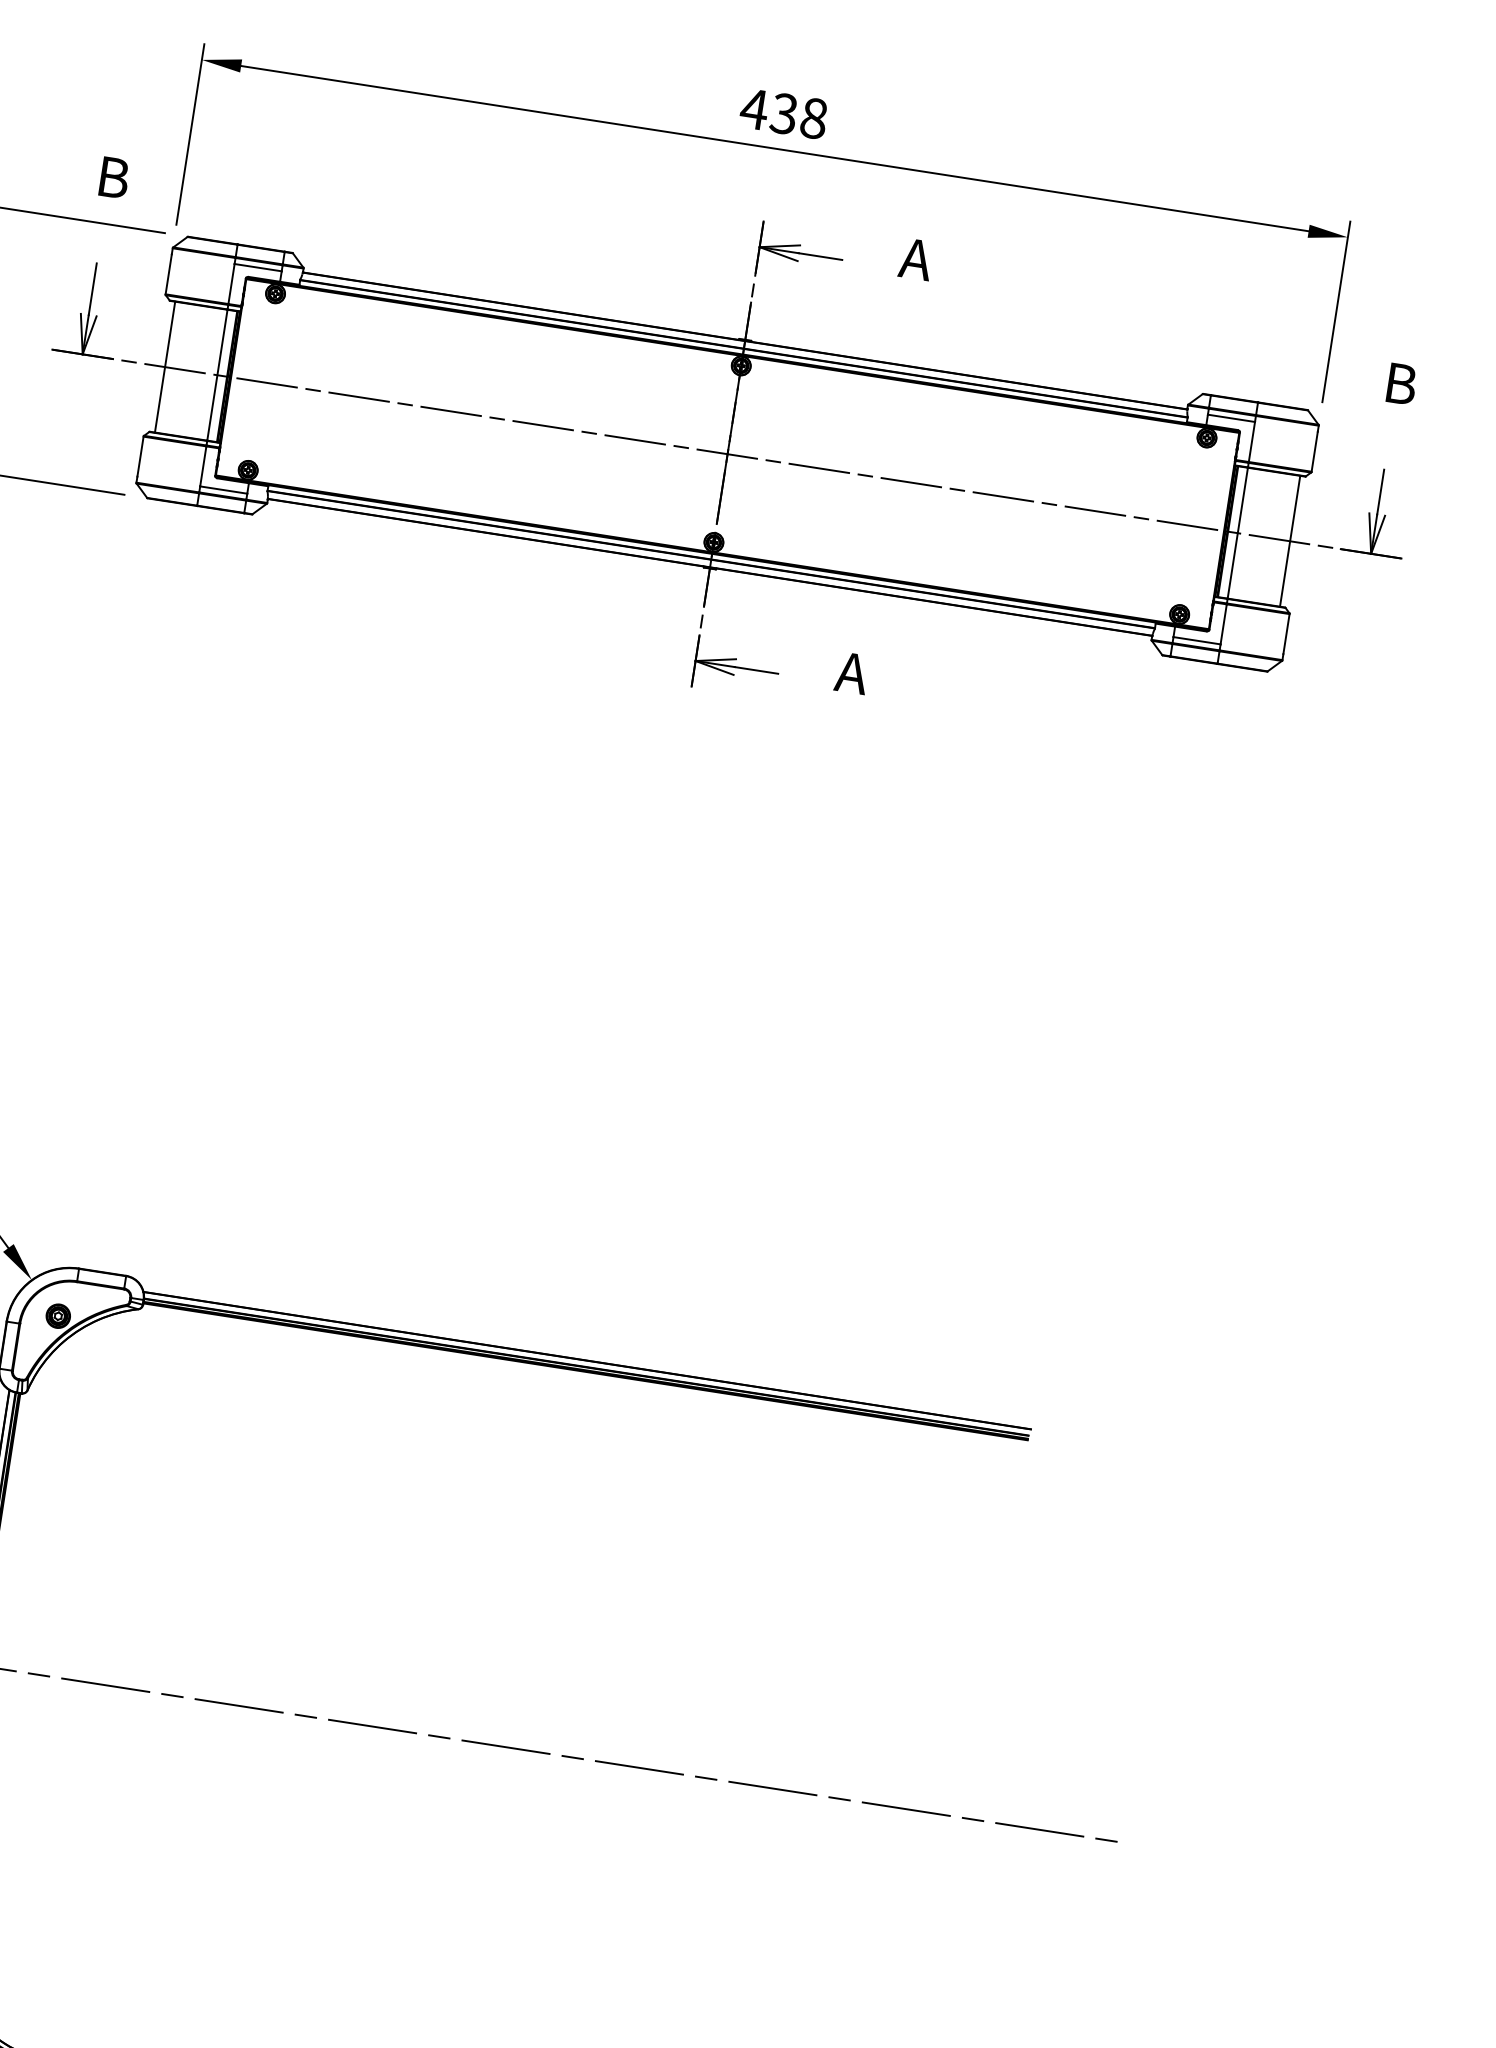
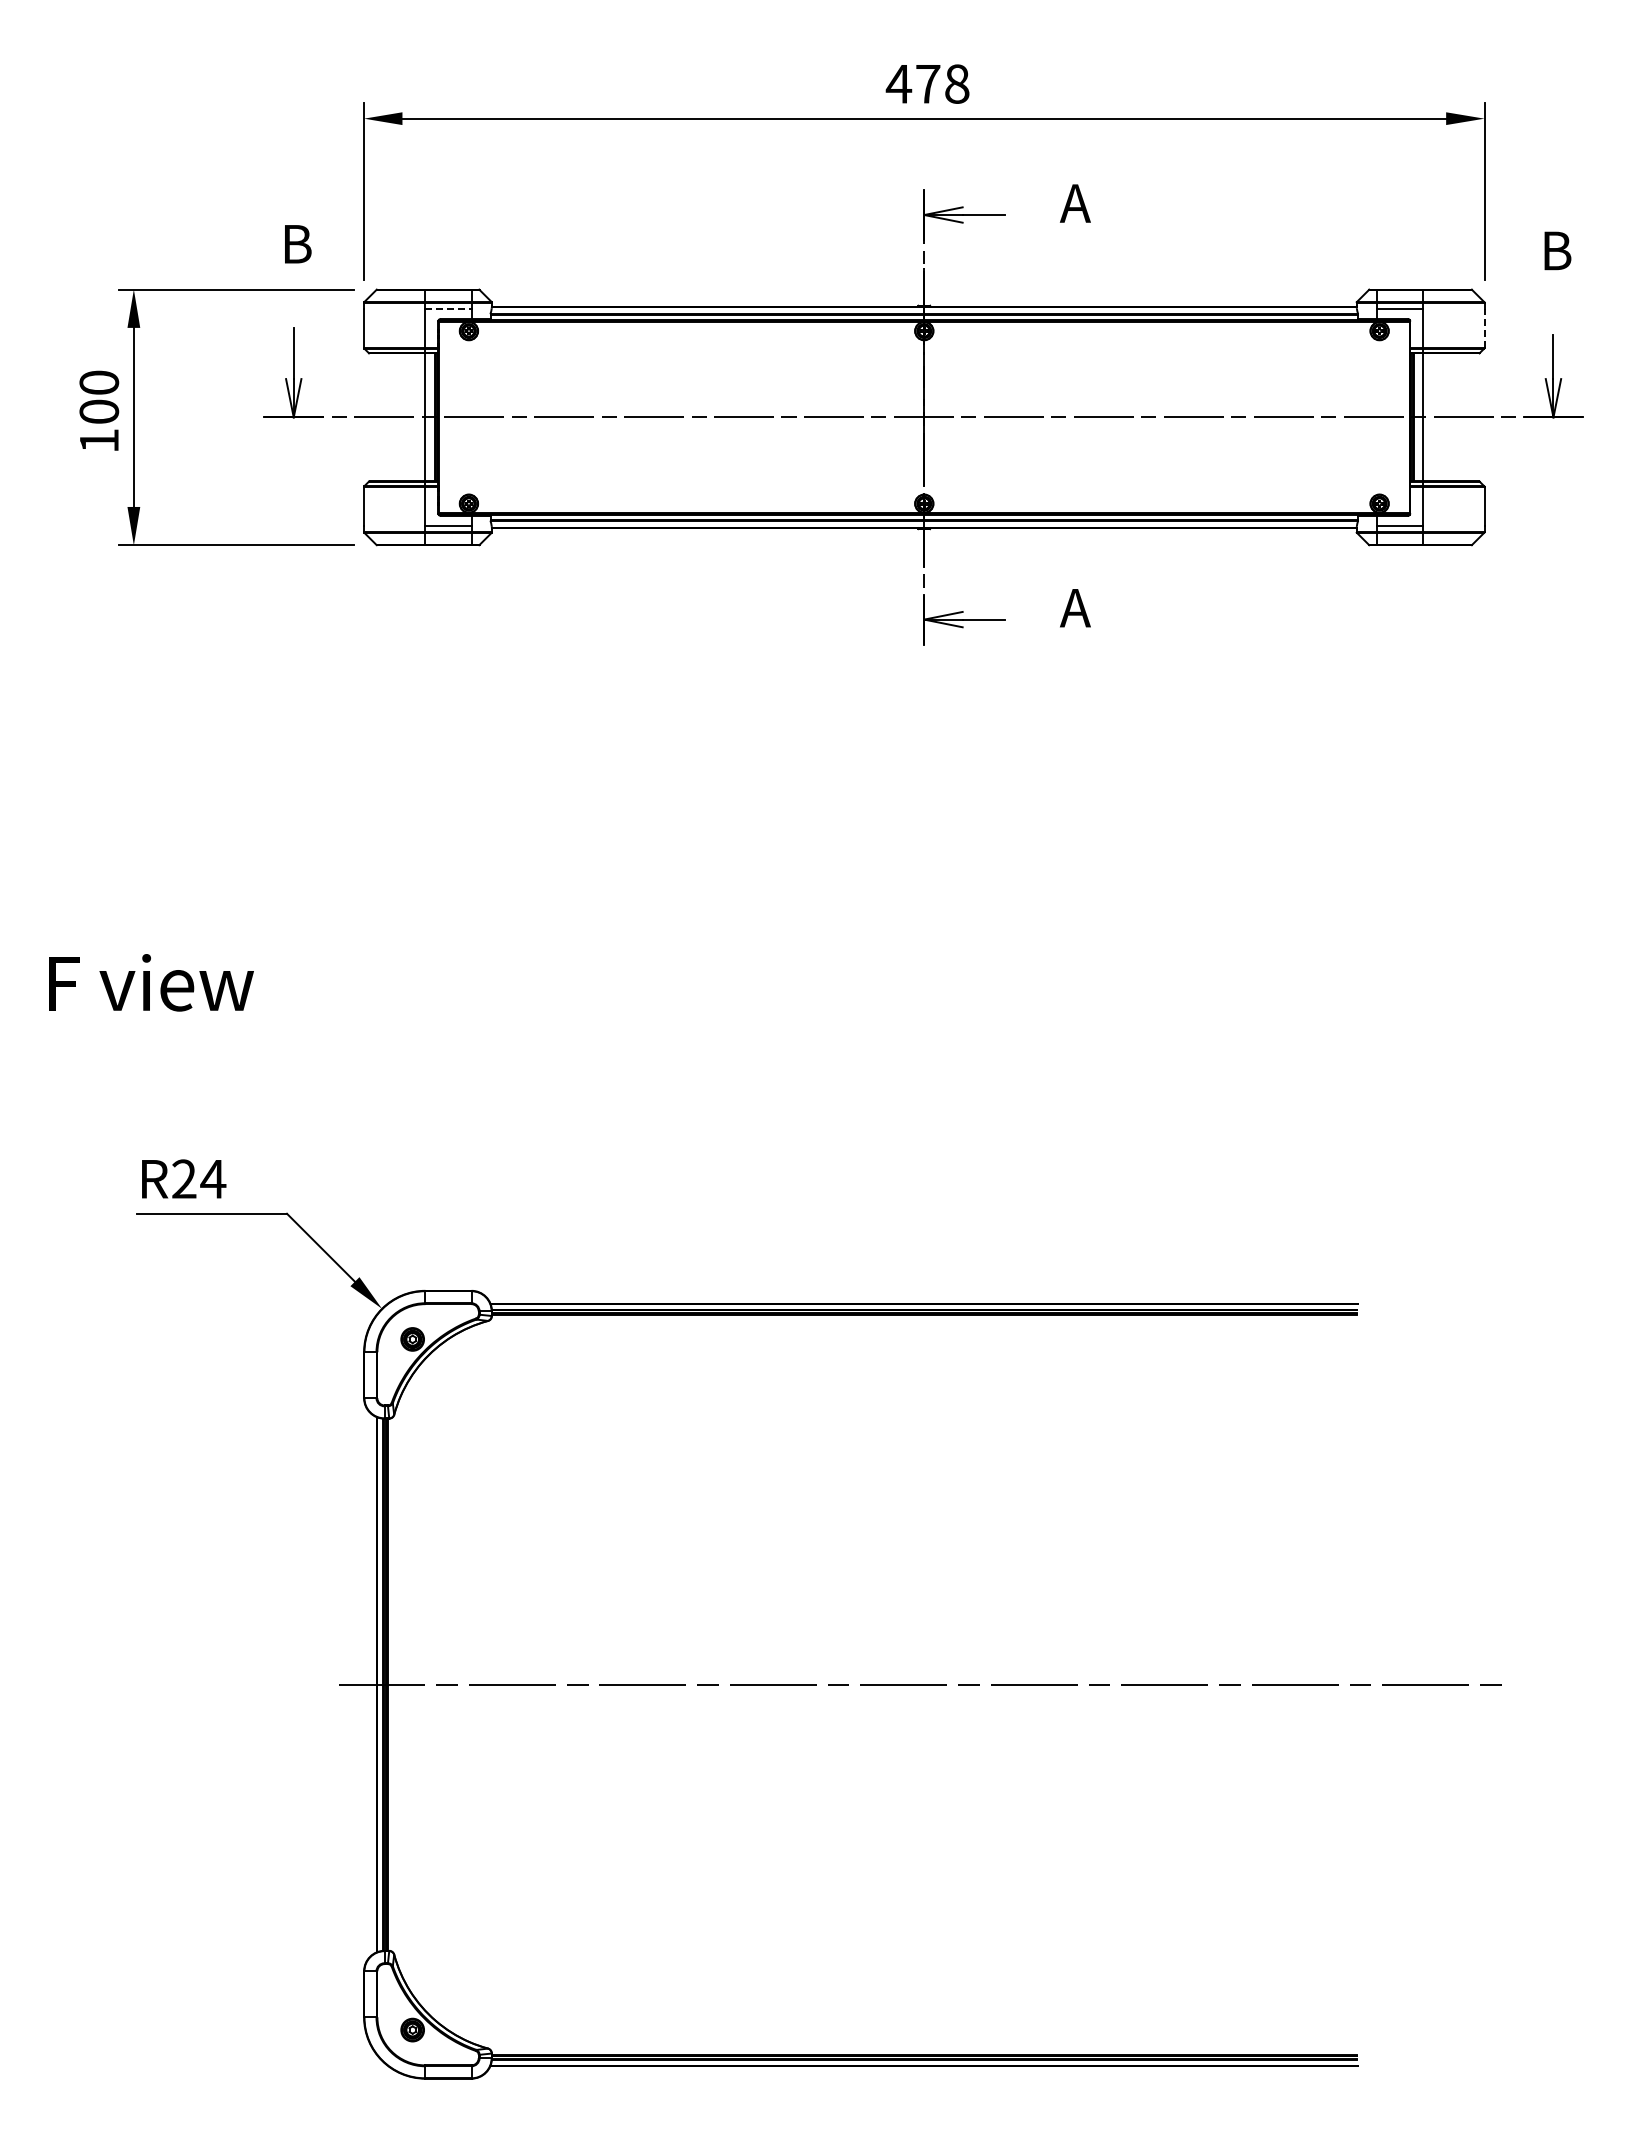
text: (783, 113) -> (927, 83), 438 -> 478
line: (259, 267) -> (449, 308), solid -> dashed
line: (165, 367) -> (374, 417), removed
line: (1314, 451) -> (1484, 328), solid -> dashed
line: (1290, 541) -> (1474, 417), removed

